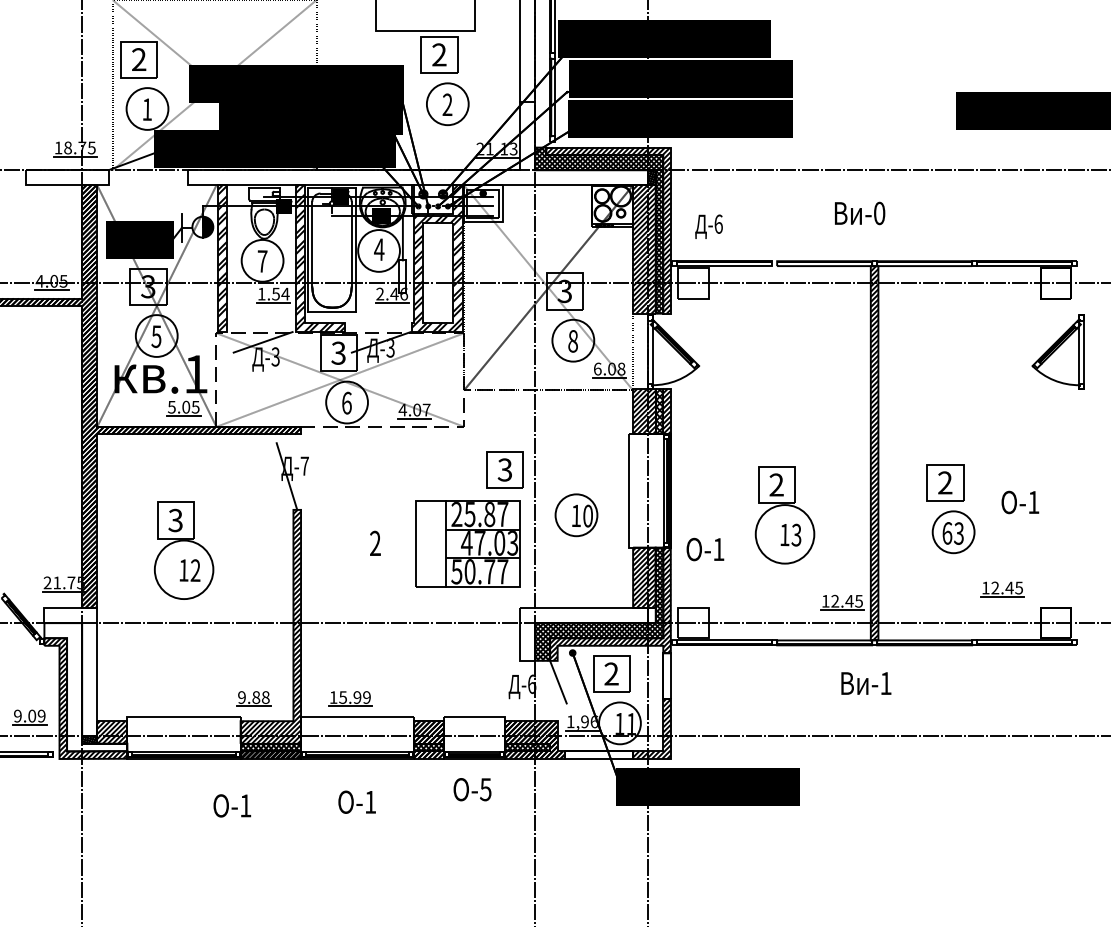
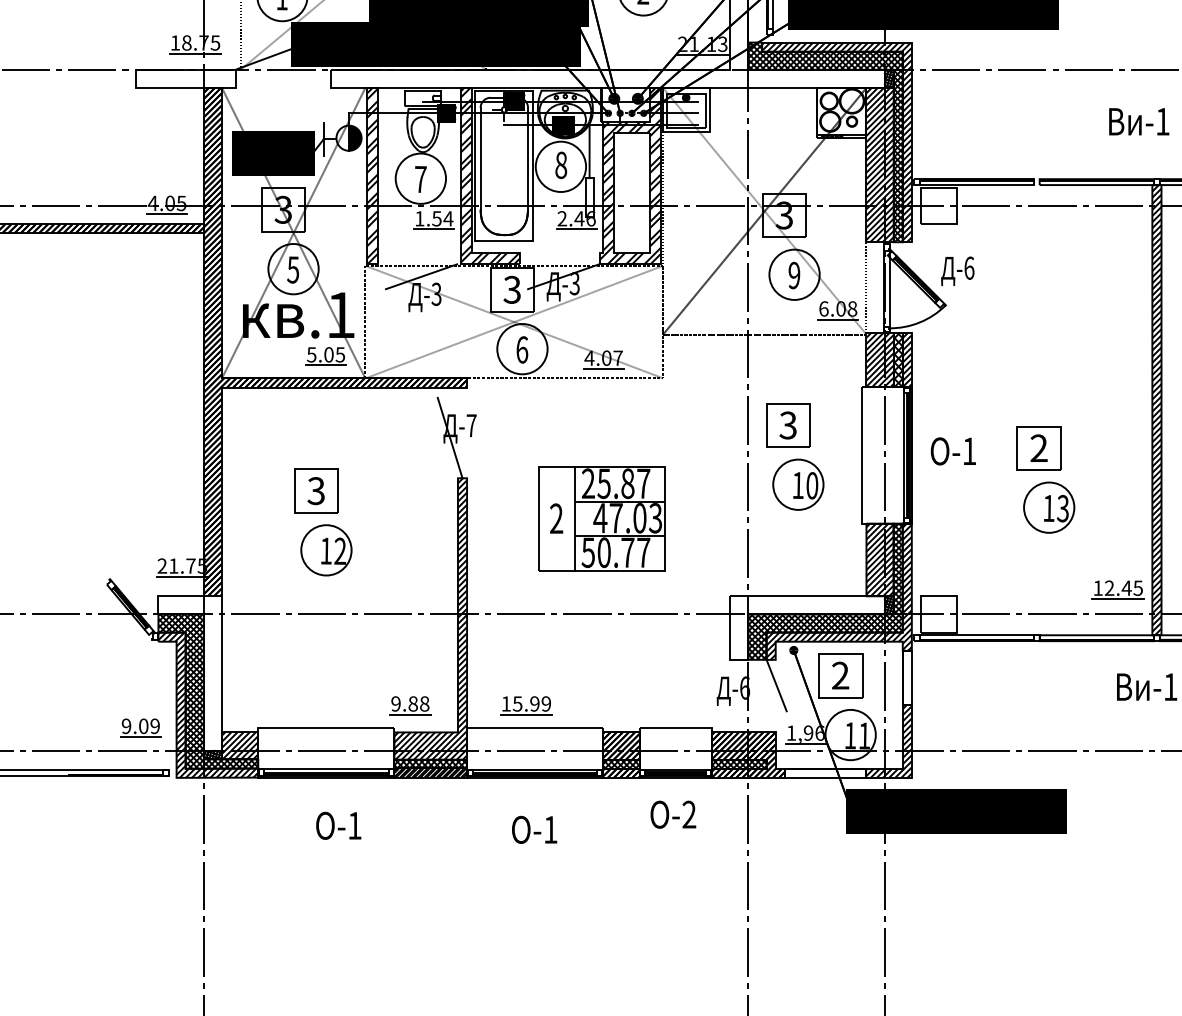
text: (879, 213) -> (1162, 121), -0 -> -1
text: (708, 226) -> (957, 270), moved
text: (379, 249) -> (561, 165), 4 -> 8
text: (572, 341) -> (793, 275), 8 -> 9
part: (504, 469) -> (787, 424), moved
circle: (784, 534) -> (1048, 507), size x0.71
part: (467, 543) -> (601, 518), moved
text: (705, 549) -> (953, 451), moved
circle: (184, 569) -> (326, 549), size x0.71
hatch: (651, 615) -> (888, 605), added
hatch: (85, 687) -> (207, 691), added
text: (485, 789) -> (688, 814), -5 -> -2
text: (232, 805) -> (338, 825), moved

